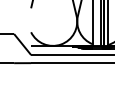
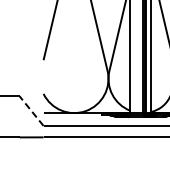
line: (22, 44) -> (31, 110), solid -> dashed

